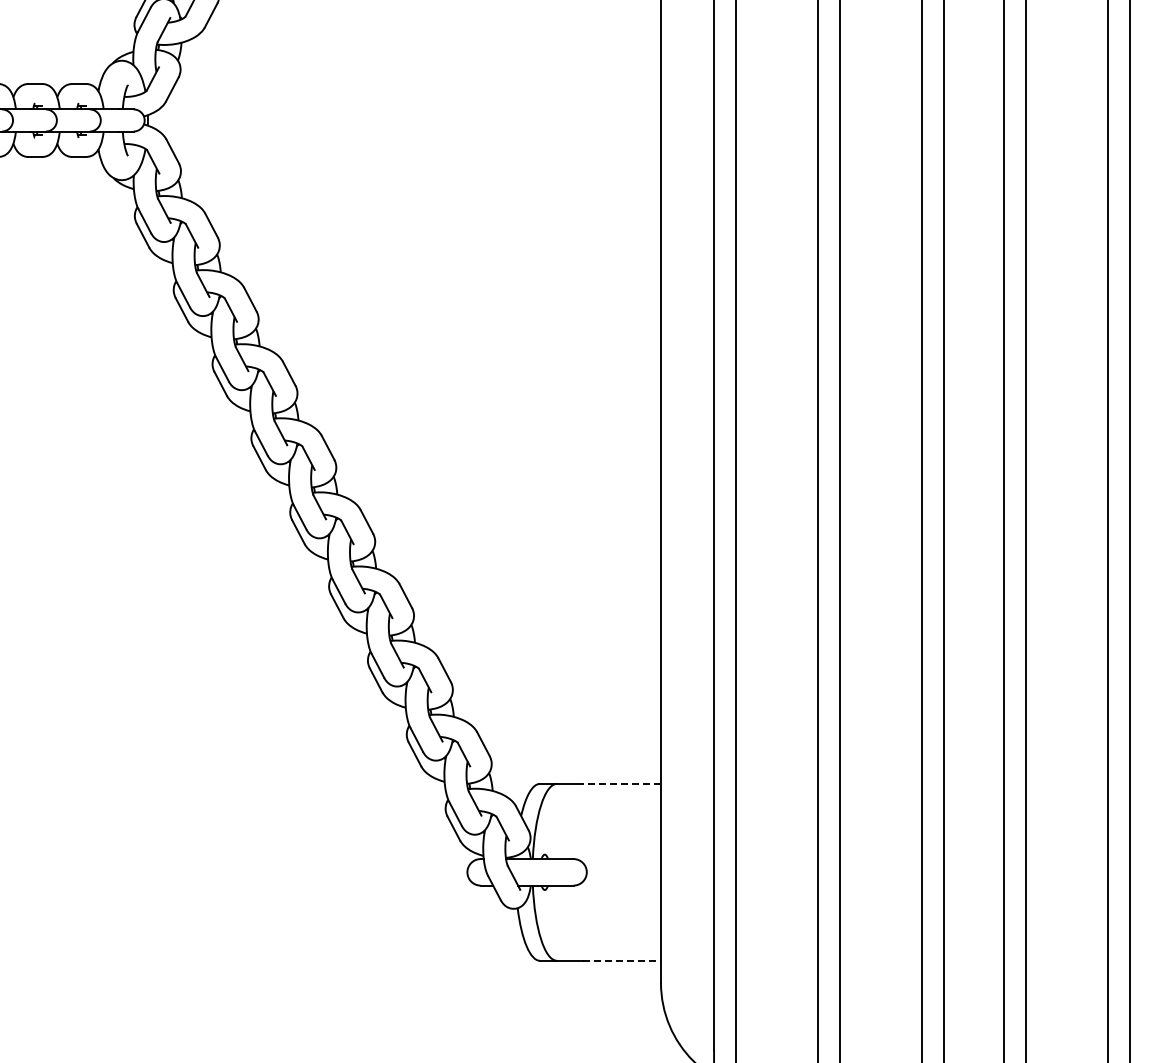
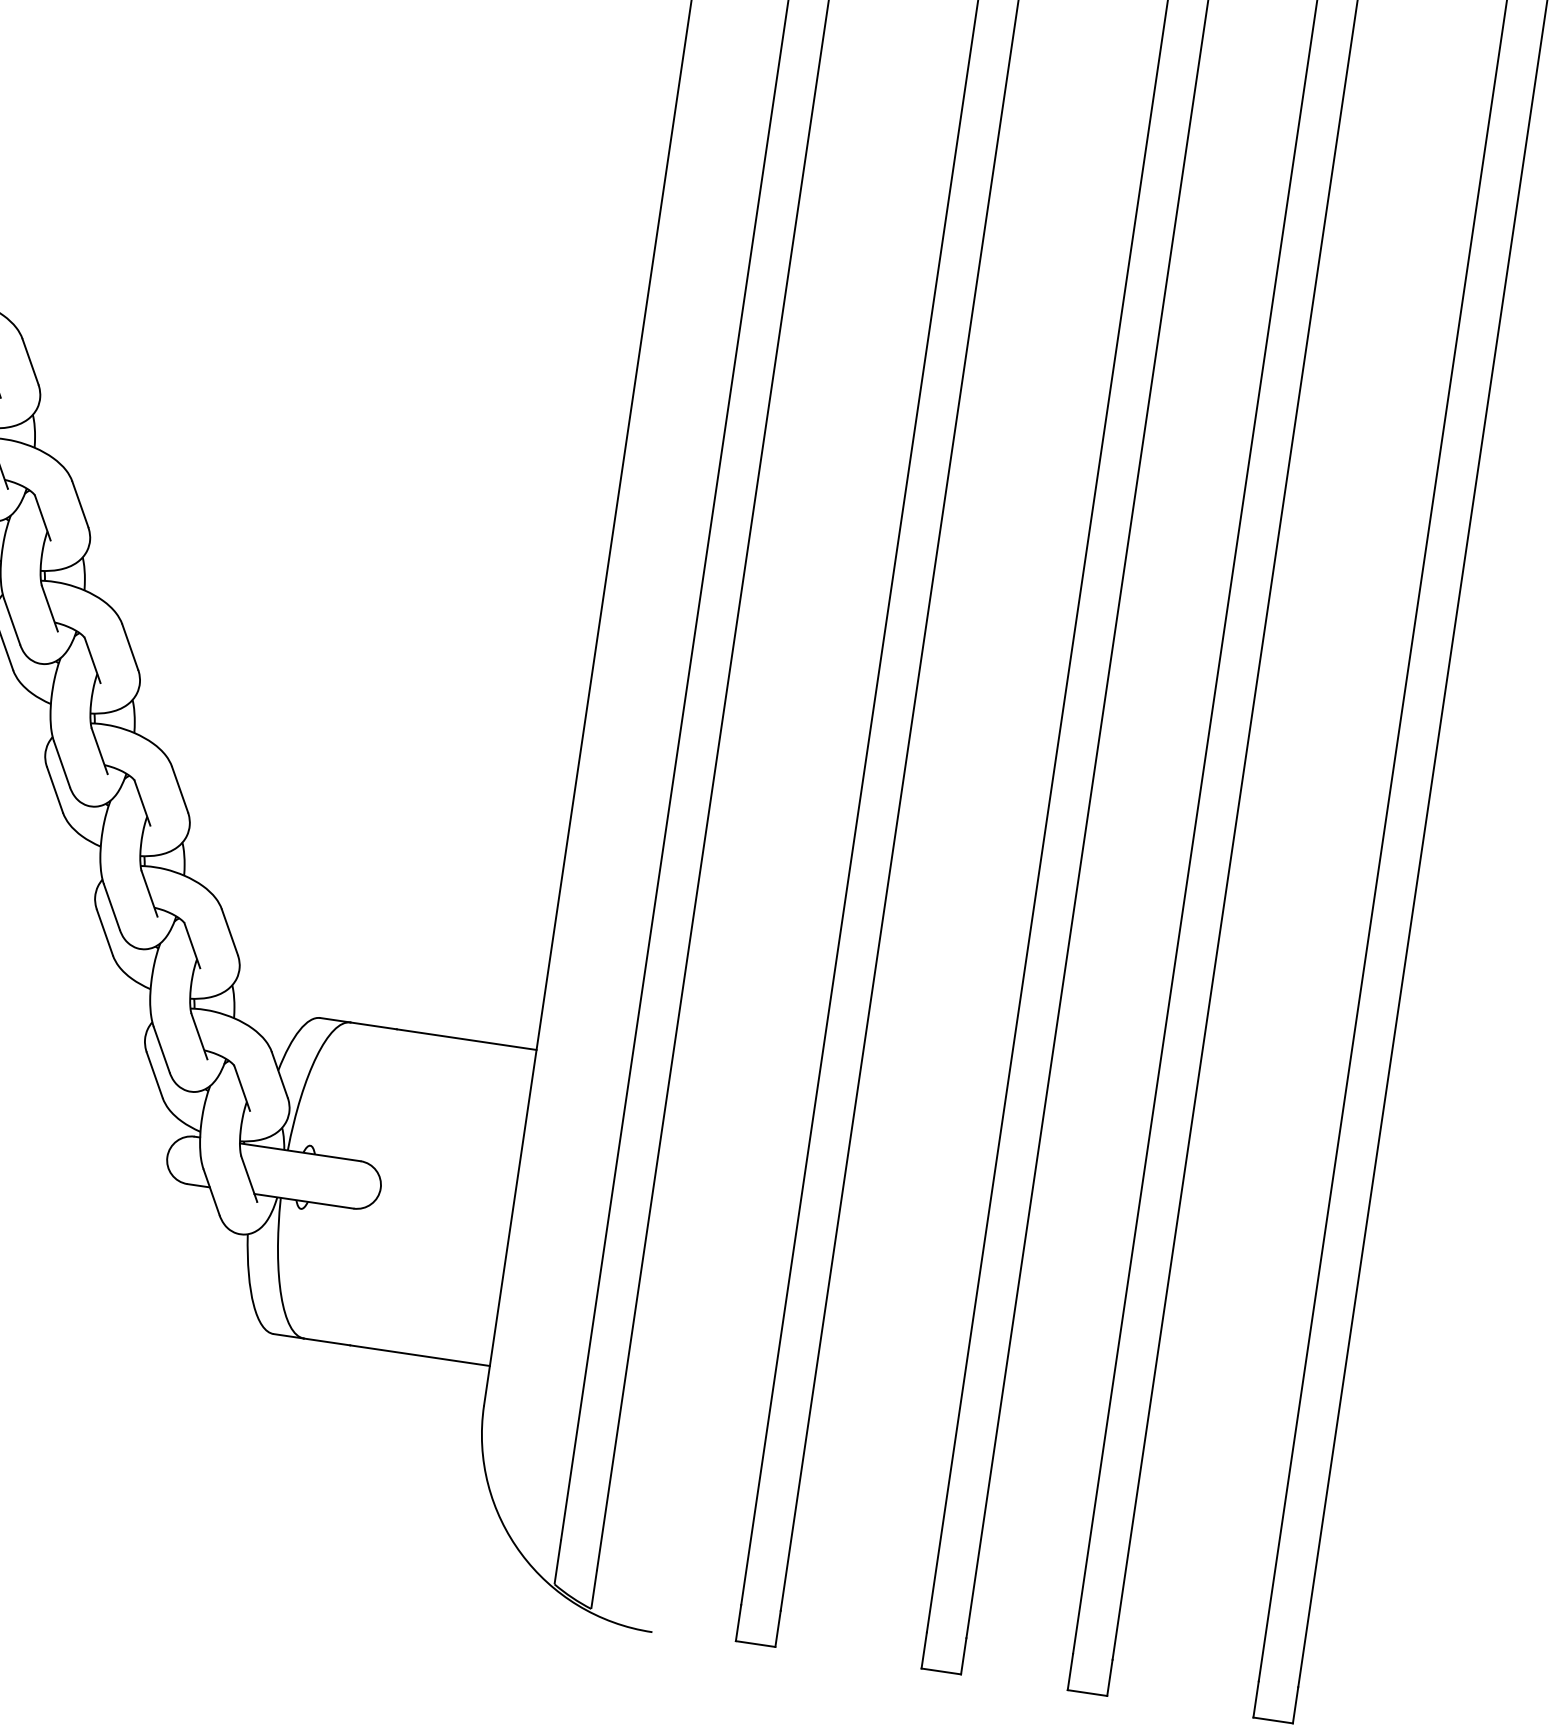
line: (621, 783) -> (466, 1038), dashed -> solid
line: (622, 960) -> (421, 1355), dashed -> solid

